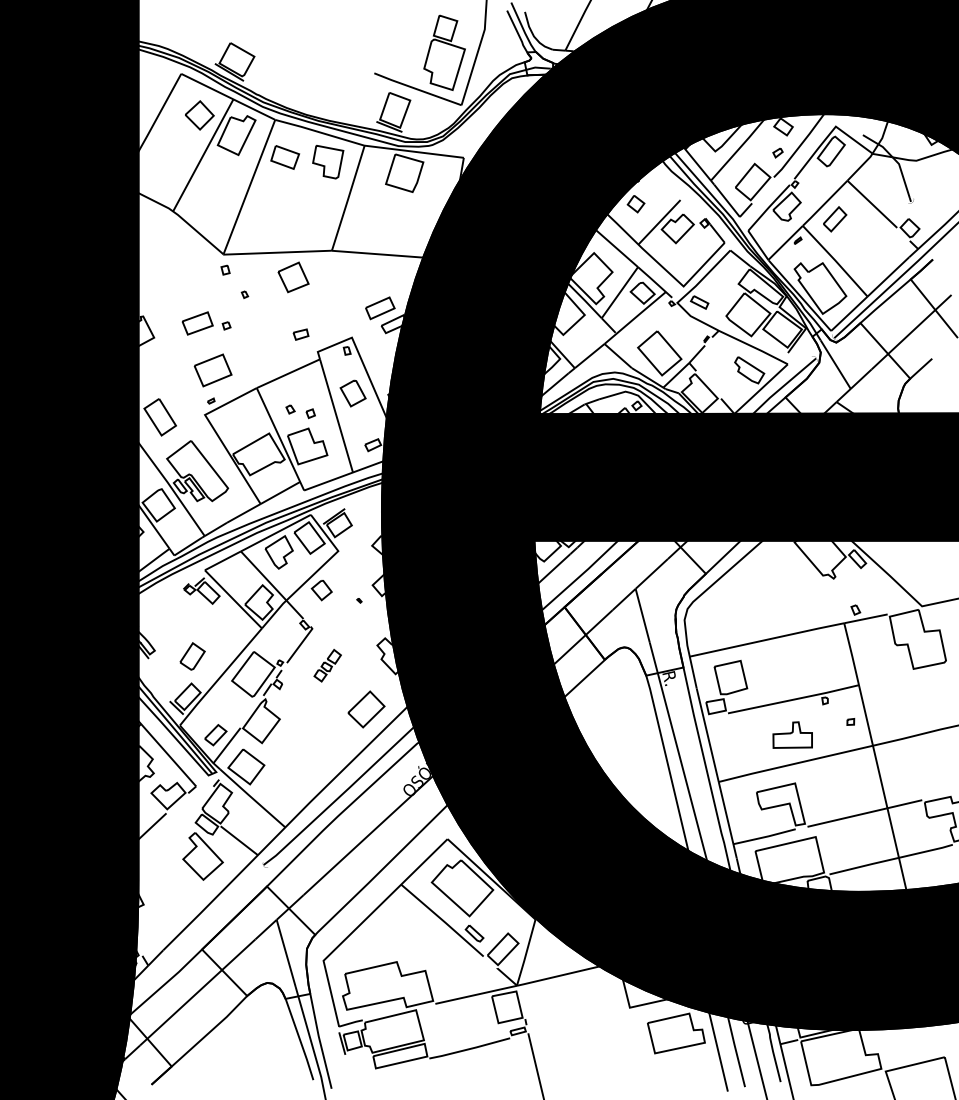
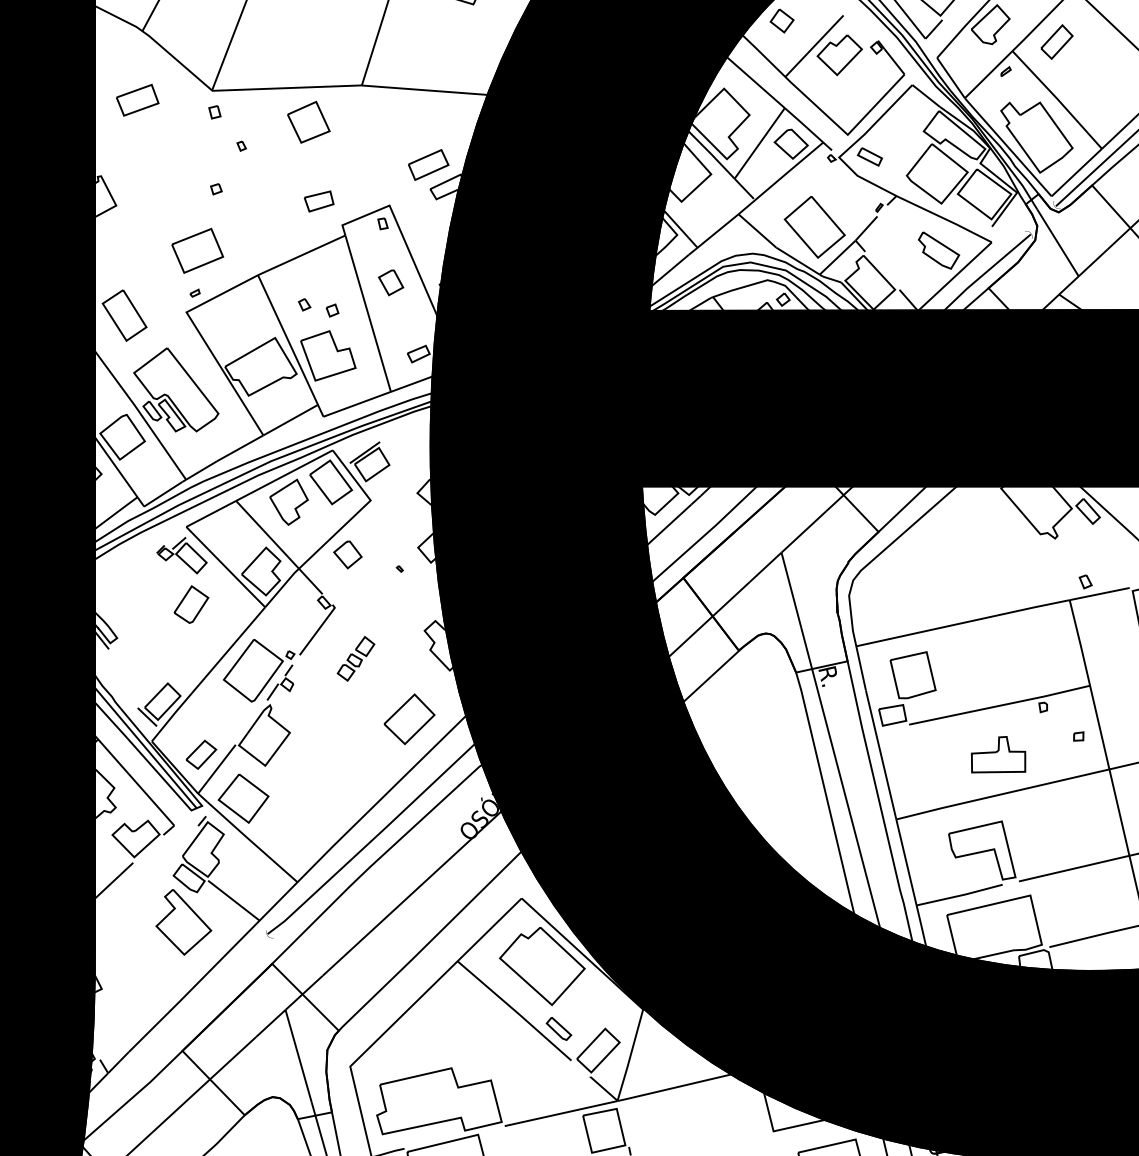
part: (197, 323) -> (137, 100), moved
part: (300, 334) -> (318, 201), size x1.4
part: (352, 393) -> (390, 282), size x0.7
part: (192, 656) -> (191, 604), moved

